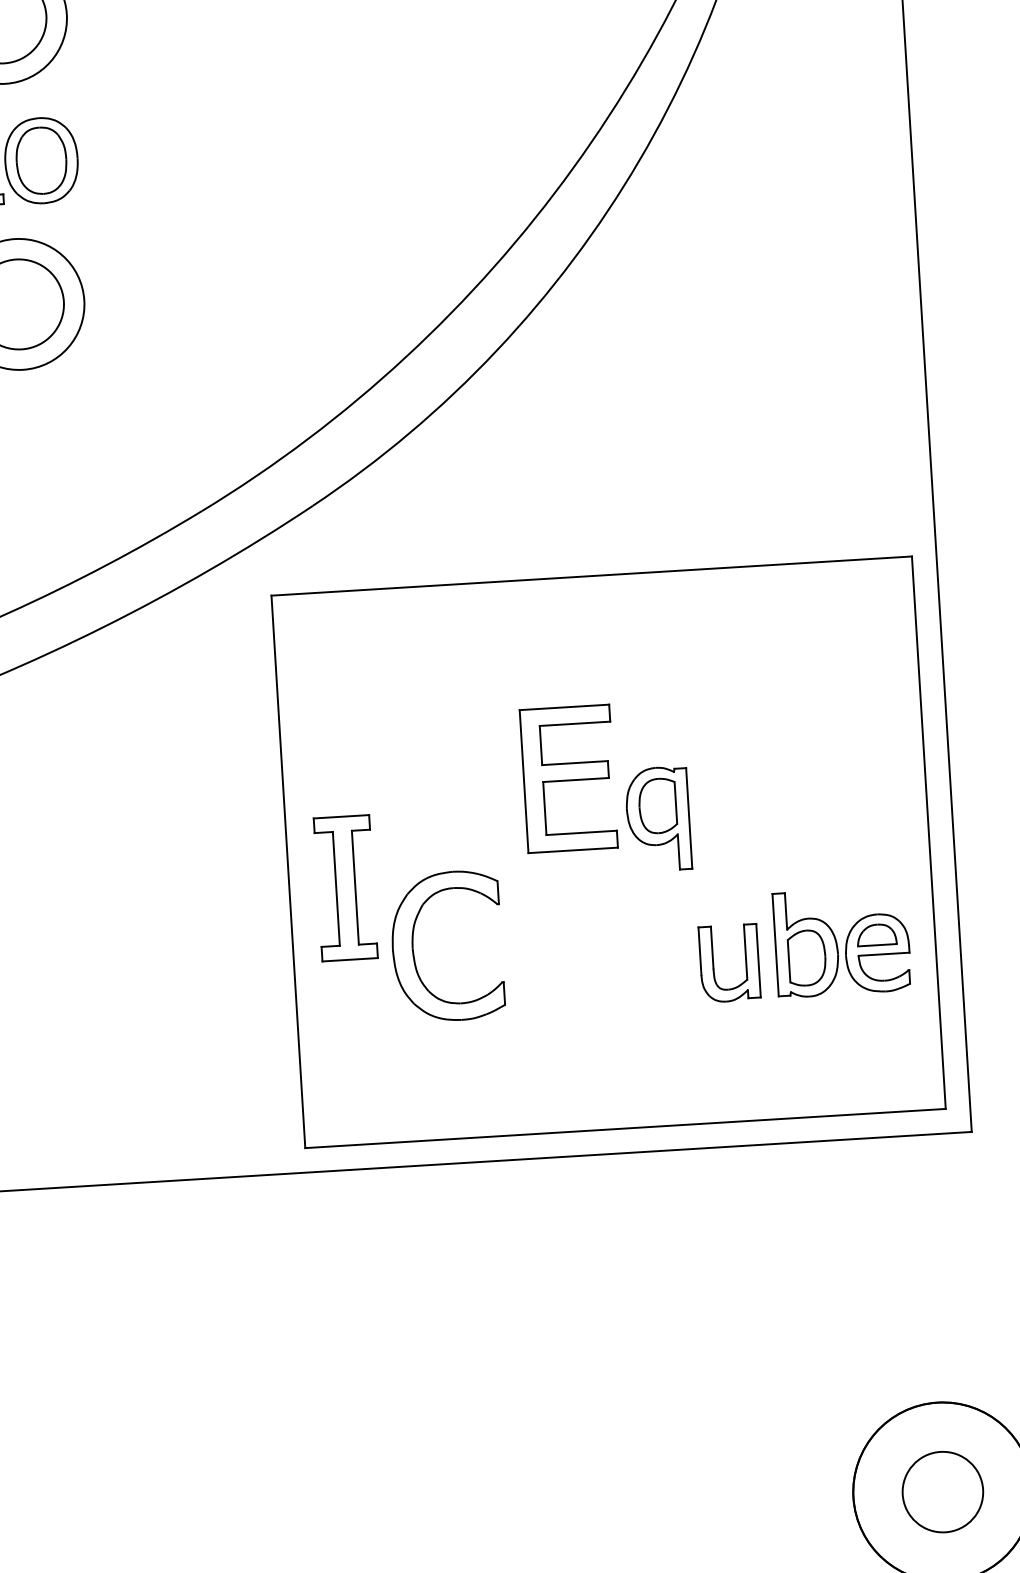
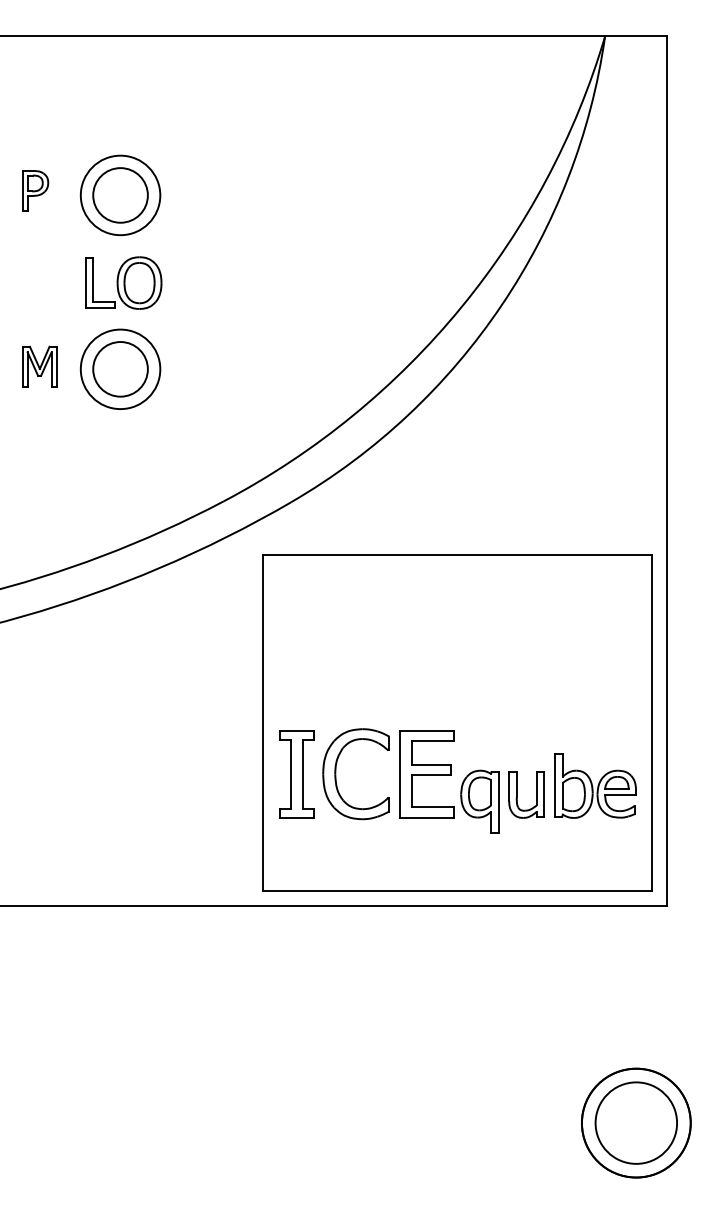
part: (606, 788) -> (449, 781), moved
part: (345, 888) -> (296, 774), moved
circle: (943, 1491) -> (636, 1122), size x1.67

